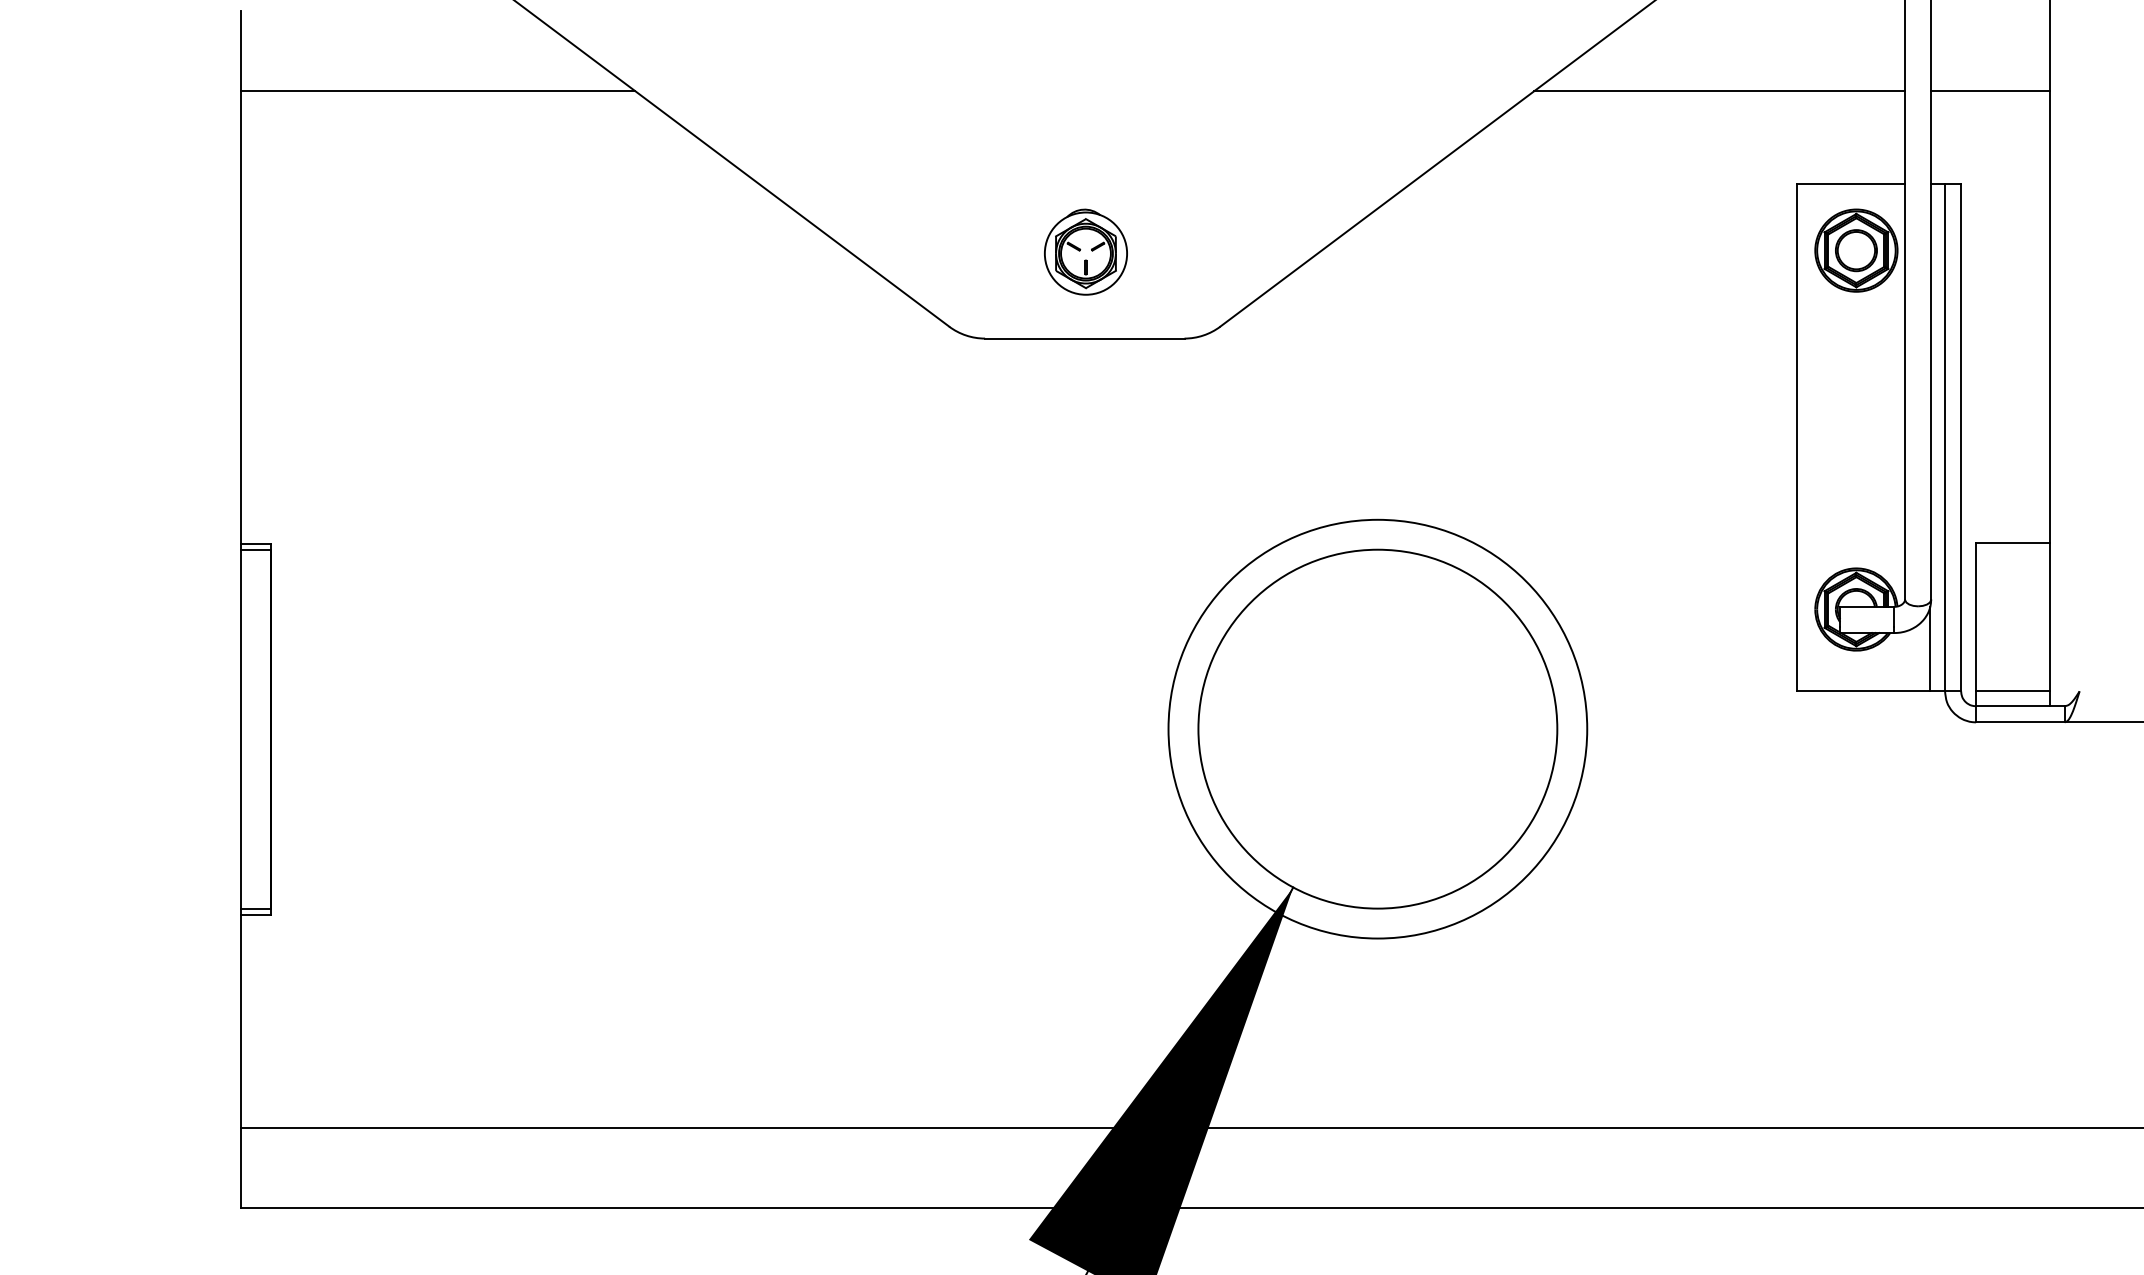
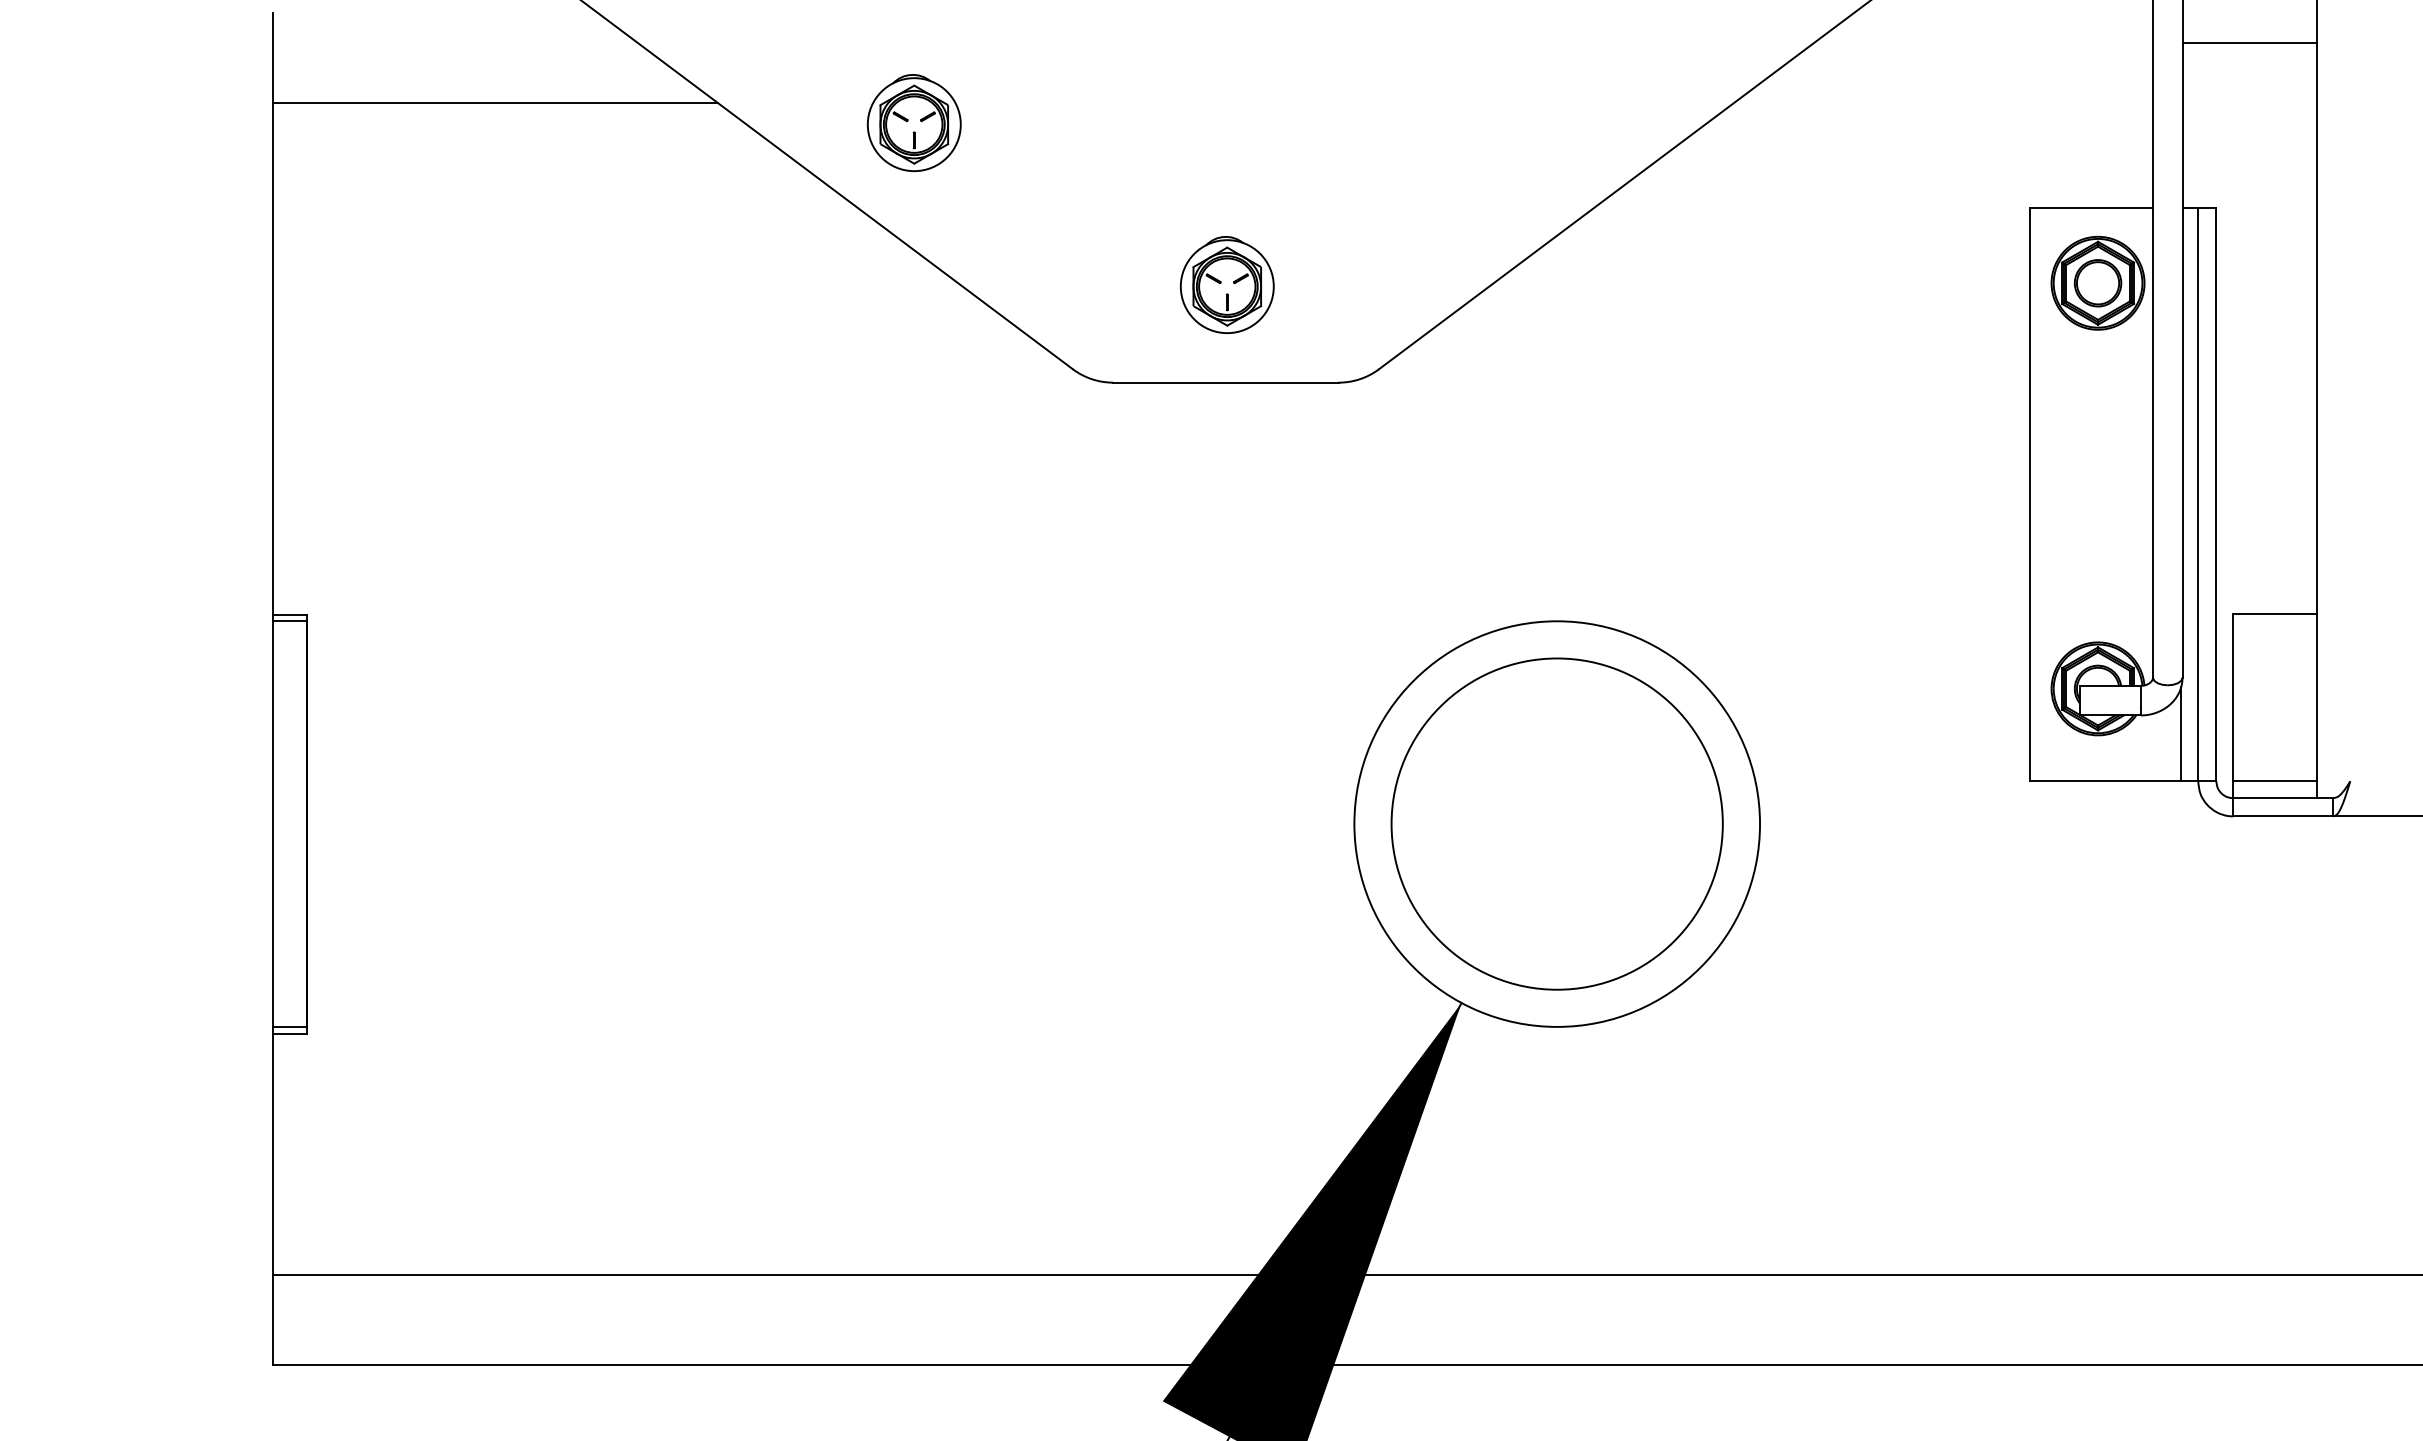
line: (1719, 91) -> (1943, 103), removed
line: (1990, 91) -> (2249, 43), moved
part: (808, 108) -> (913, 122), added
circle: (1377, 728) -> (1556, 823), size x0.7

